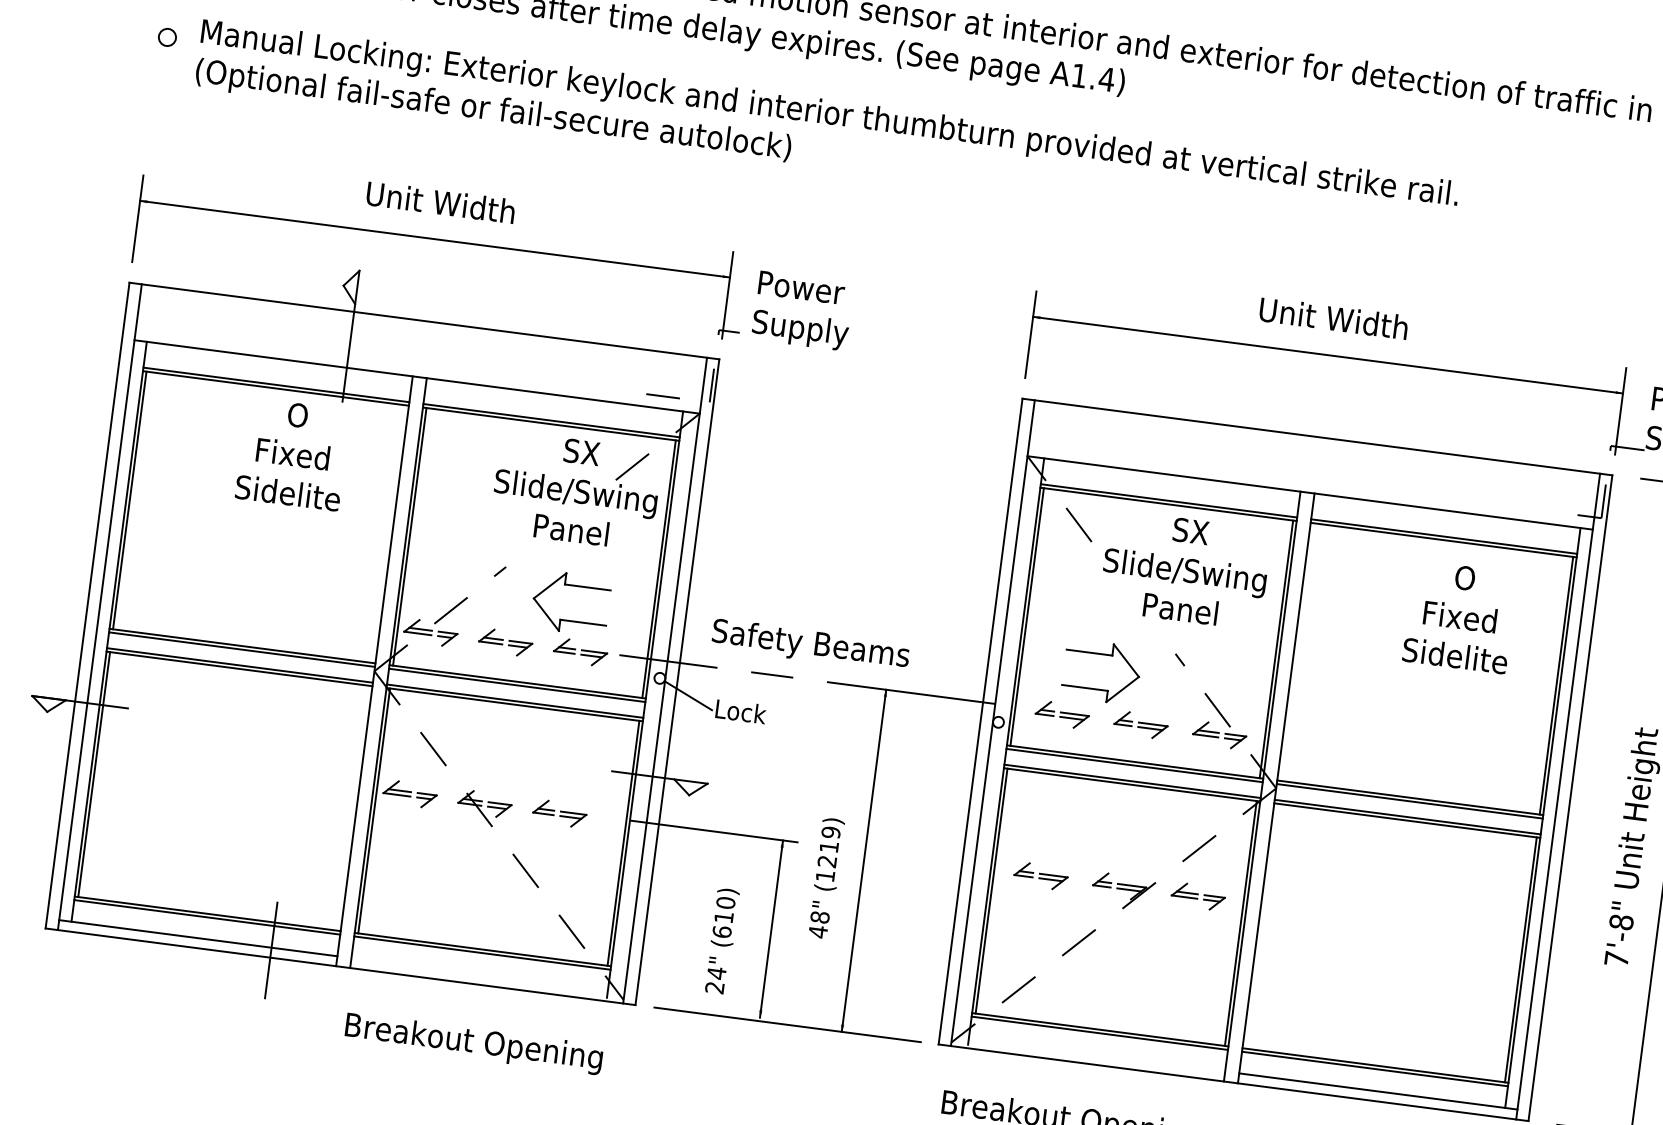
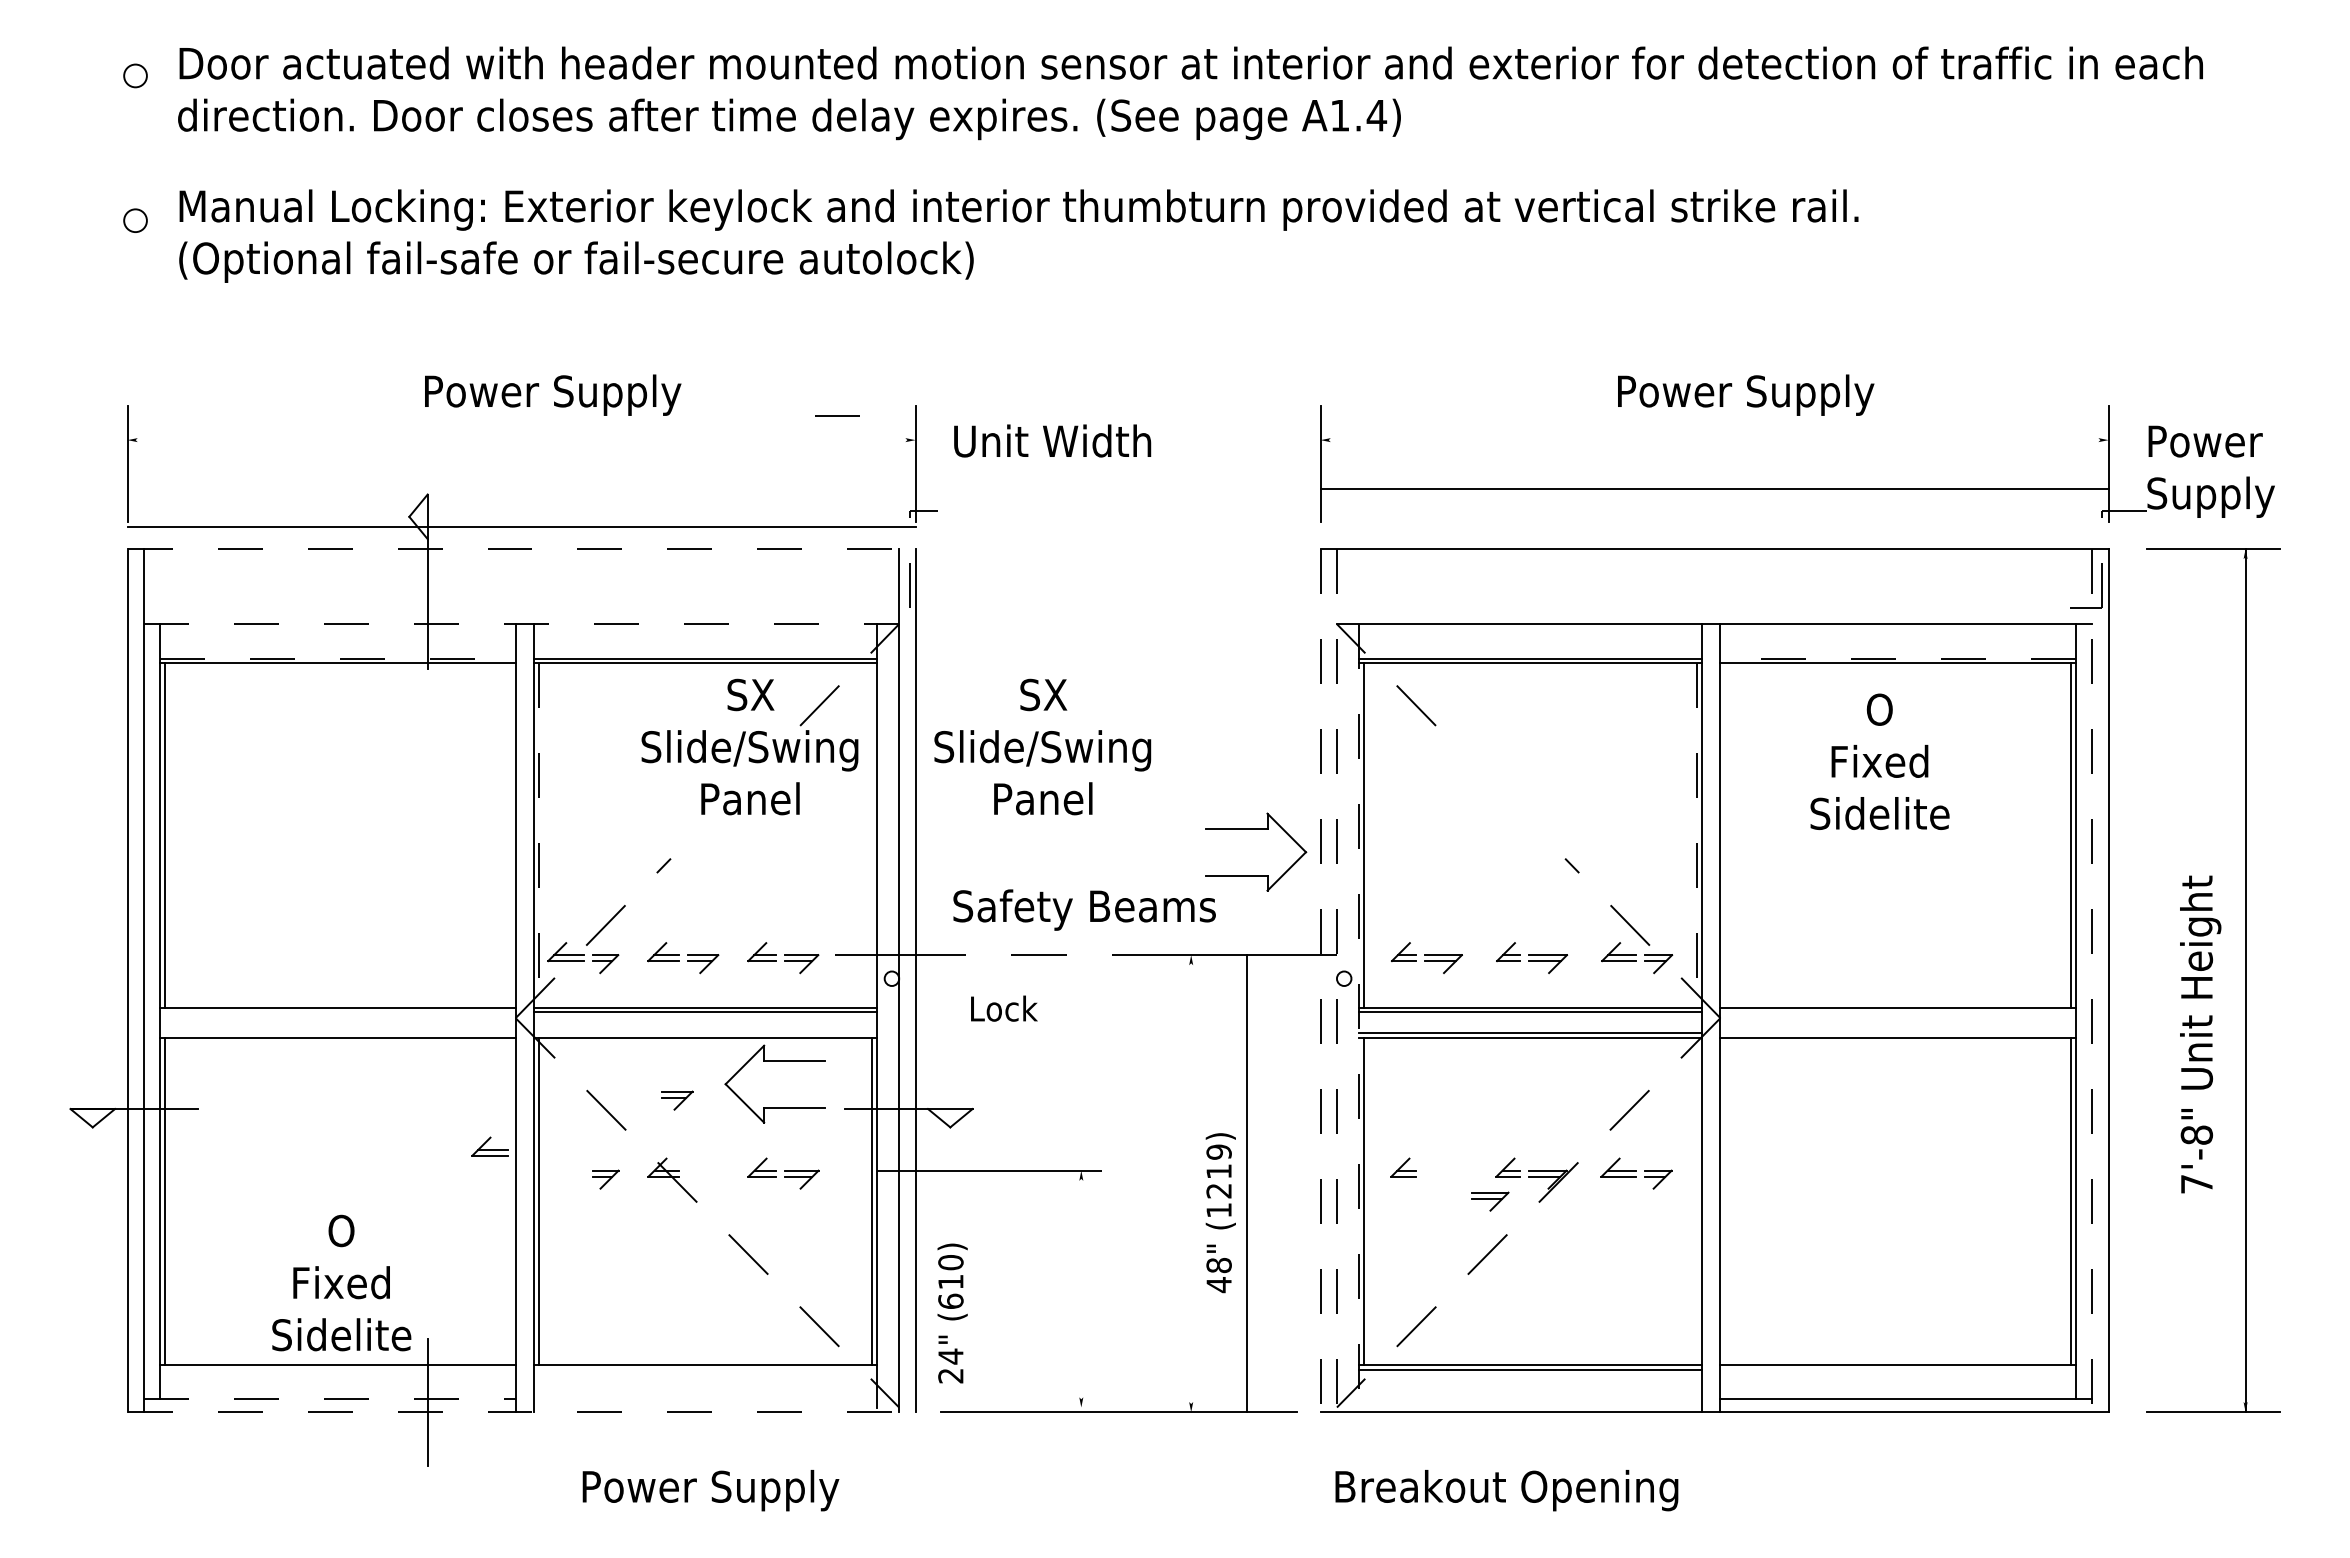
text: (462, 208) -> (552, 394), Unit Width -> Power Supply
line: (434, 239) -> (521, 527), moved
text: (829, 313) -> (1052, 470), Power Supply -> Unit Width
line: (425, 321) -> (522, 549), solid -> dashed
text: (1355, 324) -> (1745, 394), Unit Width -> Power Supply
line: (1327, 355) -> (1714, 489), moved
line: (417, 377) -> (521, 624), solid -> dashed
line: (276, 384) -> (338, 658), solid -> dashed
line: (663, 396) -> (837, 415), moved
text: (292, 453) -> (341, 1282), moved
line: (1444, 536) -> (1898, 658), solid -> dashed
line: (409, 537) -> (539, 836), solid -> dashed
line: (659, 569) -> (872, 835), removed
text: (1185, 569) -> (1042, 746), moved
part: (572, 586) -> (774, 1061), moved
text: (1459, 616) -> (1879, 761), moved
line: (241, 649) -> (337, 1012), removed
line: (1275, 650) -> (1696, 836), solid -> dashed
part: (1104, 655) -> (1256, 829), moved
line: (239, 665) -> (337, 1033), removed
line: (687, 695) -> (931, 996), removed
line: (515, 701) -> (705, 1033), removed
line: (980, 722) -> (1320, 981), solid -> dashed
line: (992, 723) -> (1336, 981), solid -> dashed
line: (1006, 751) -> (1359, 1015), solid -> dashed
part: (397, 787) -> (489, 1146), moved
line: (1558, 797) -> (2092, 981), solid -> dashed
line: (1409, 801) -> (1897, 1012), removed
part: (499, 810) -> (677, 1100), moved
line: (1407, 817) -> (1897, 1033), removed
line: (864, 860) -> (1247, 1183), moved
text: (826, 878) -> (1220, 1213), moved
part: (1053, 882) -> (1490, 1201), moved
line: (206, 916) -> (337, 1369), removed
line: (1240, 923) -> (1696, 1201), removed
line: (771, 928) -> (1081, 1288), removed
line: (198, 937) -> (329, 1398), solid -> dashed
text: (722, 941) -> (952, 1313), moved
line: (482, 952) -> (705, 1369), removed
line: (341, 967) -> (522, 1412), solid -> dashed
text: (473, 1043) -> (709, 1490), Breakout Opening -> Power Supply
line: (1374, 1068) -> (1897, 1369), removed

